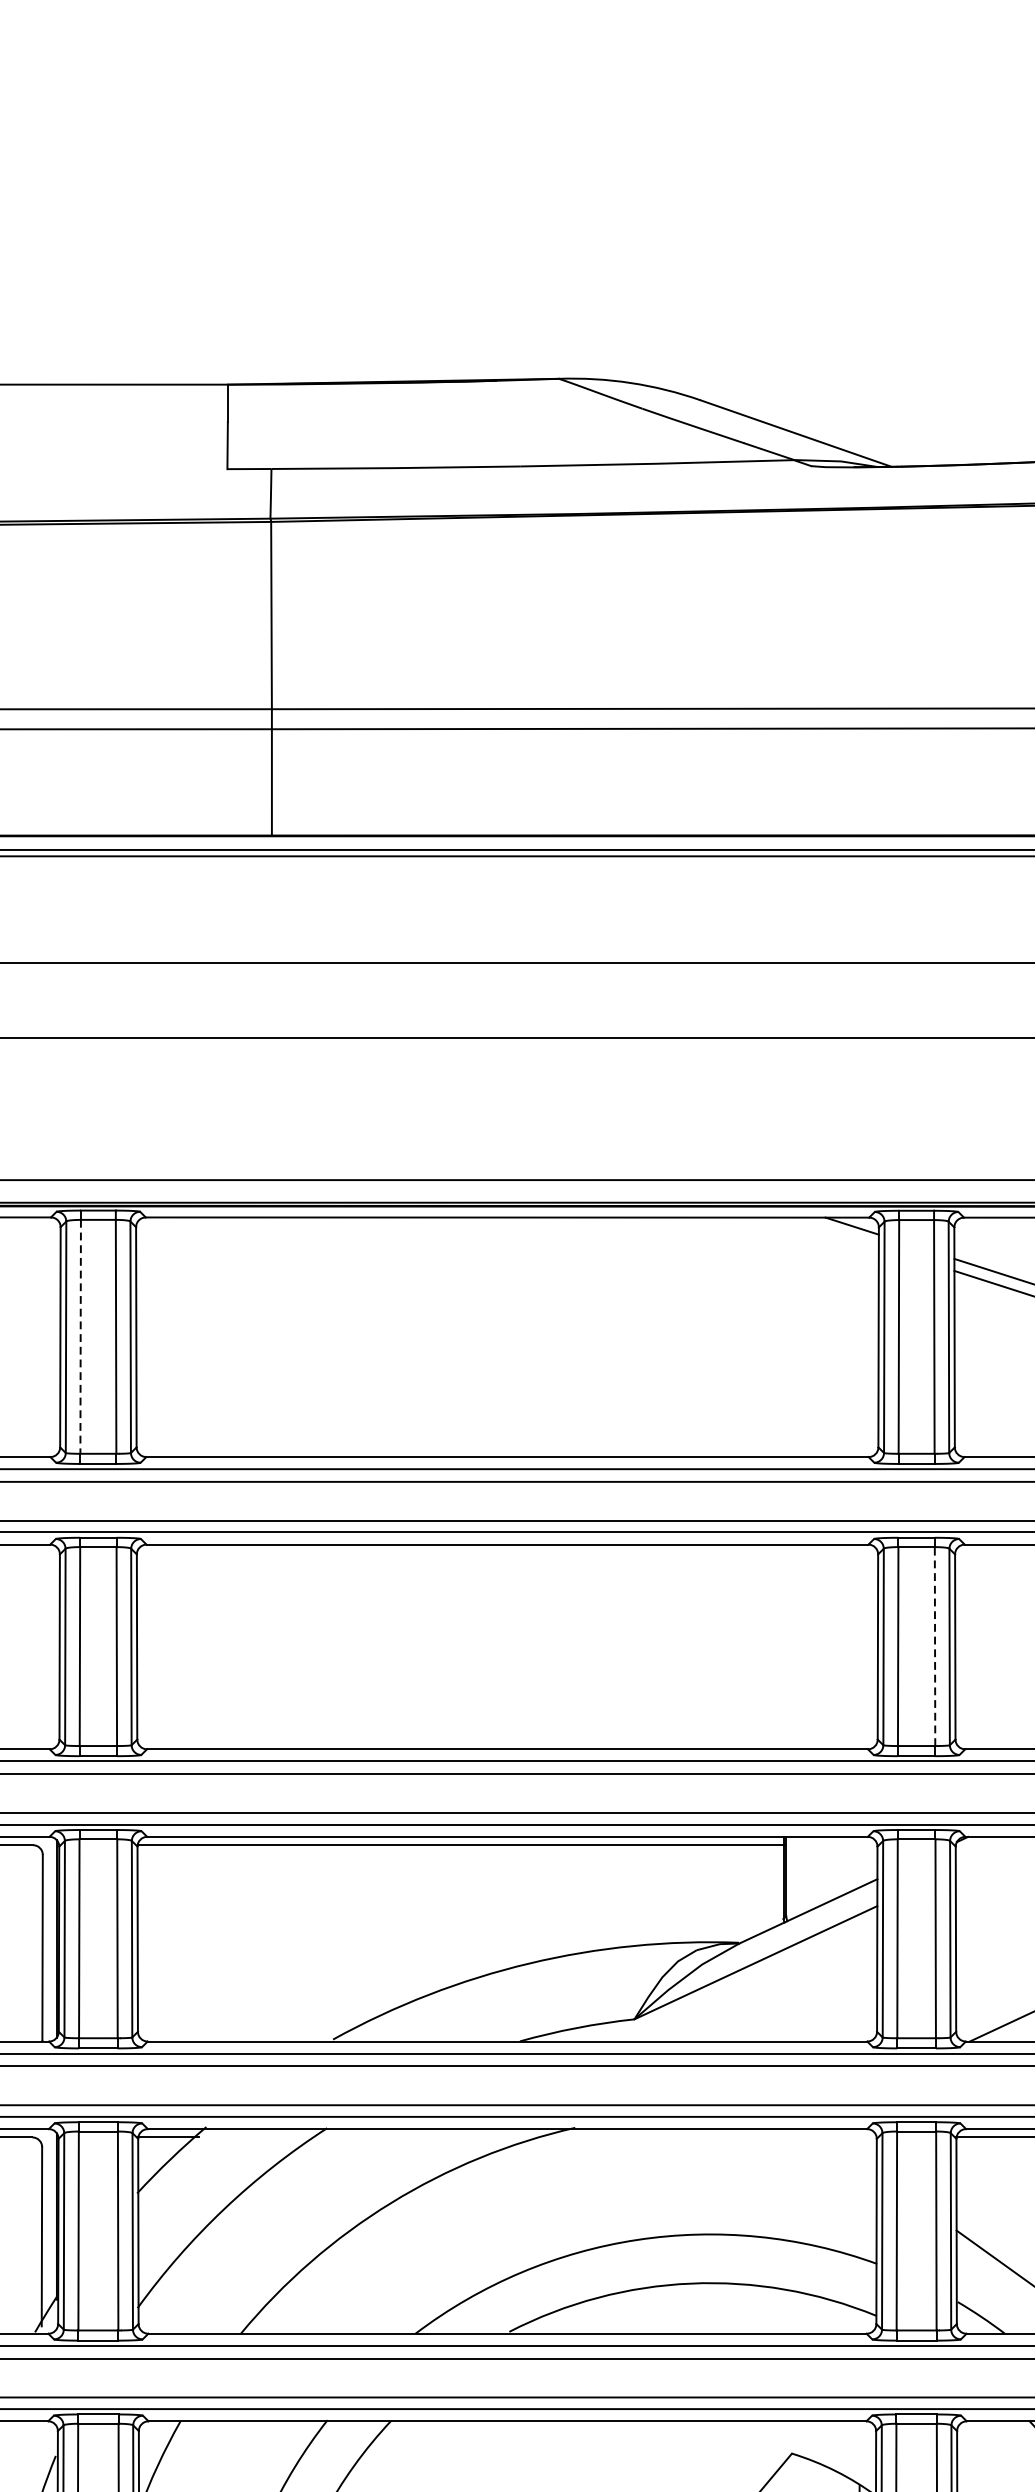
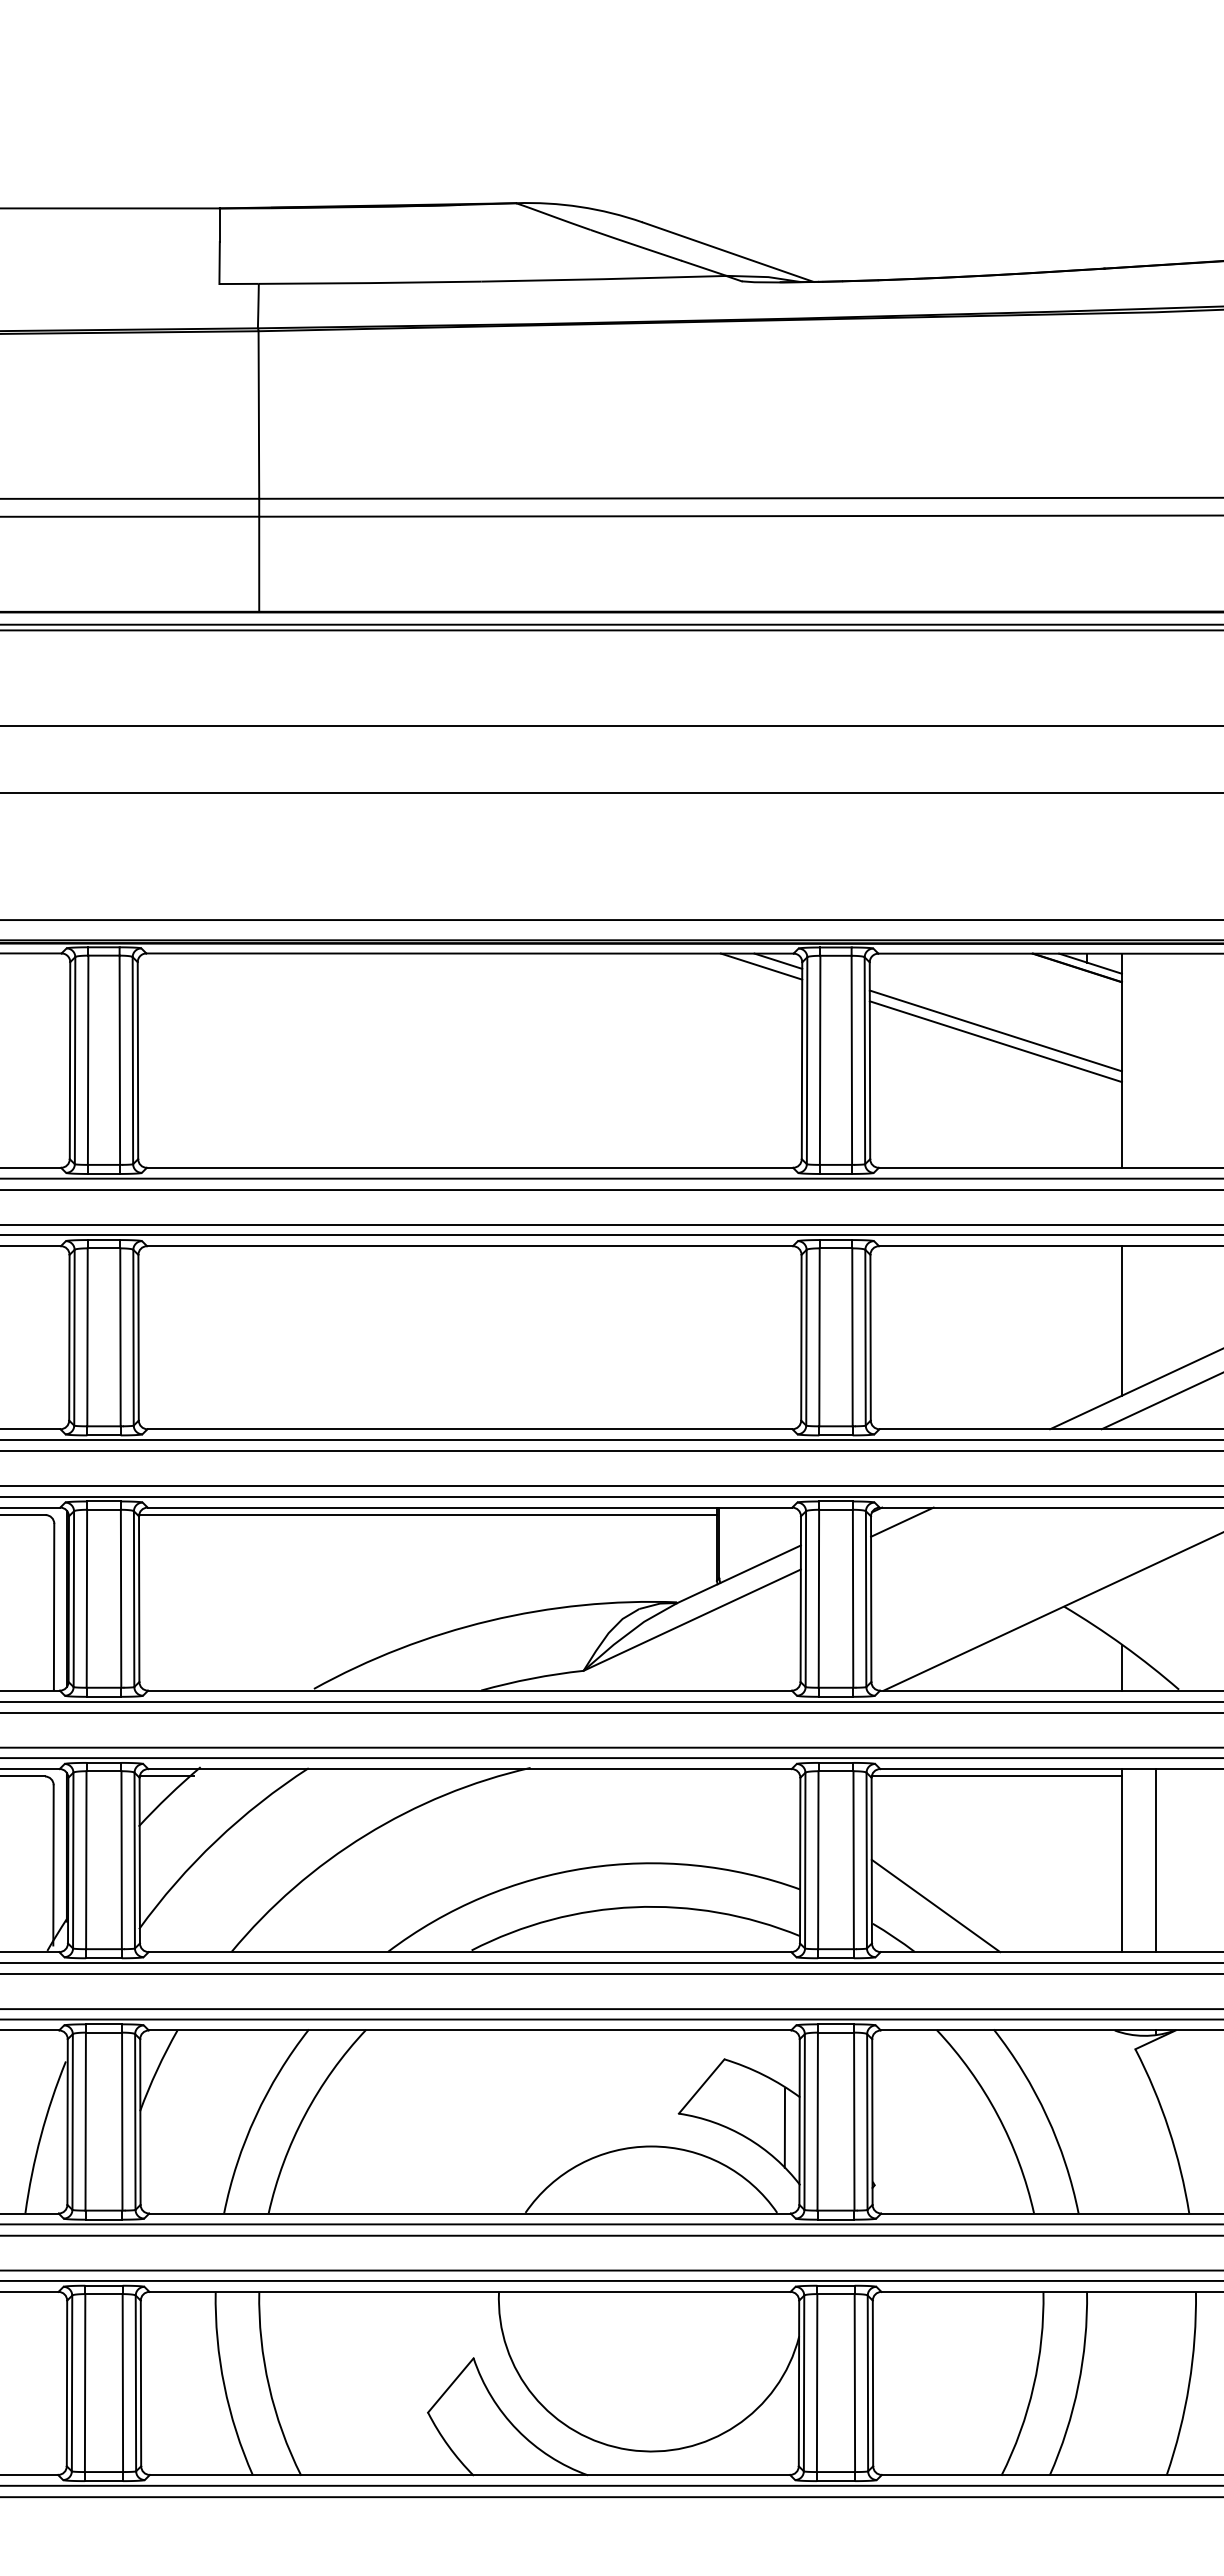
line: (833, 1232) -> (761, 966), added
line: (81, 1337) -> (88, 1060), dashed -> solid
line: (935, 1646) -> (852, 1337), dashed -> solid
line: (990, 1852) -> (902, 1521), added

